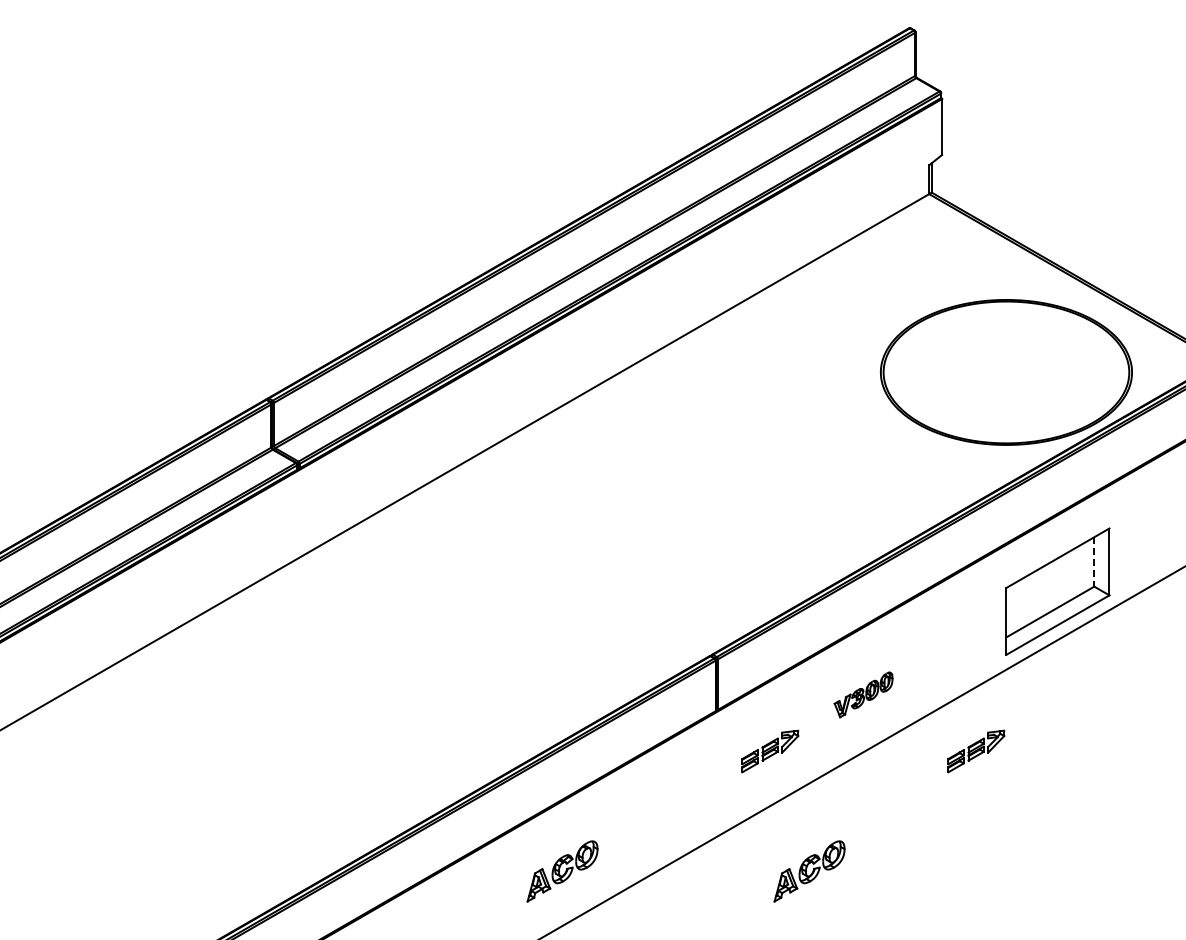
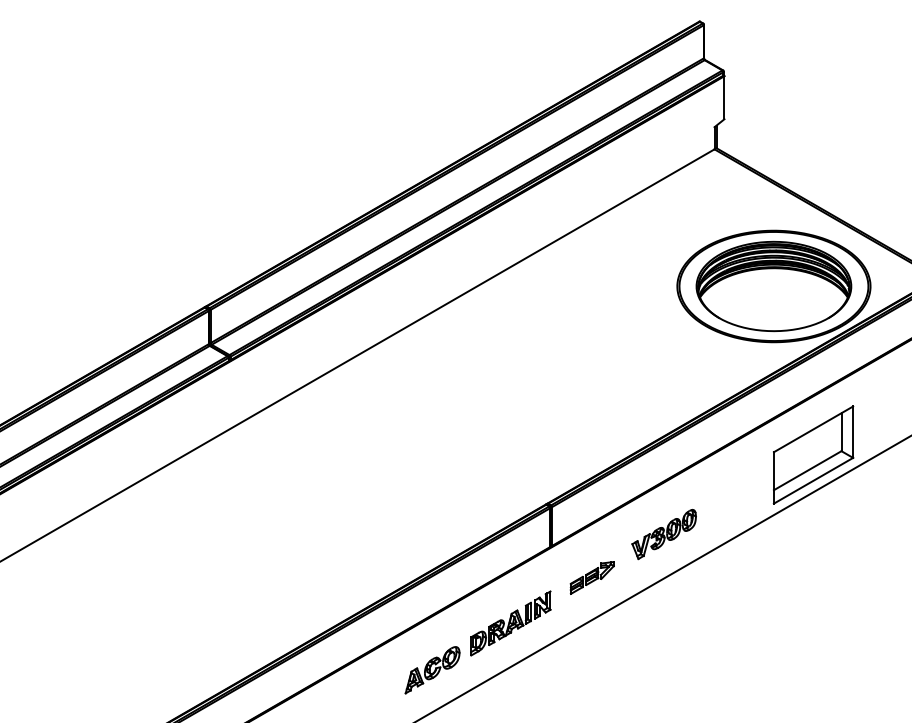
part: (1006, 372) -> (773, 286), added
line: (1094, 561) -> (841, 431), dashed -> solid
part: (863, 694) -> (664, 534), size x1.43
part: (976, 751) -> (750, 577), removed
part: (663, 810) -> (510, 623), added
part: (809, 871) -> (622, 670), removed

